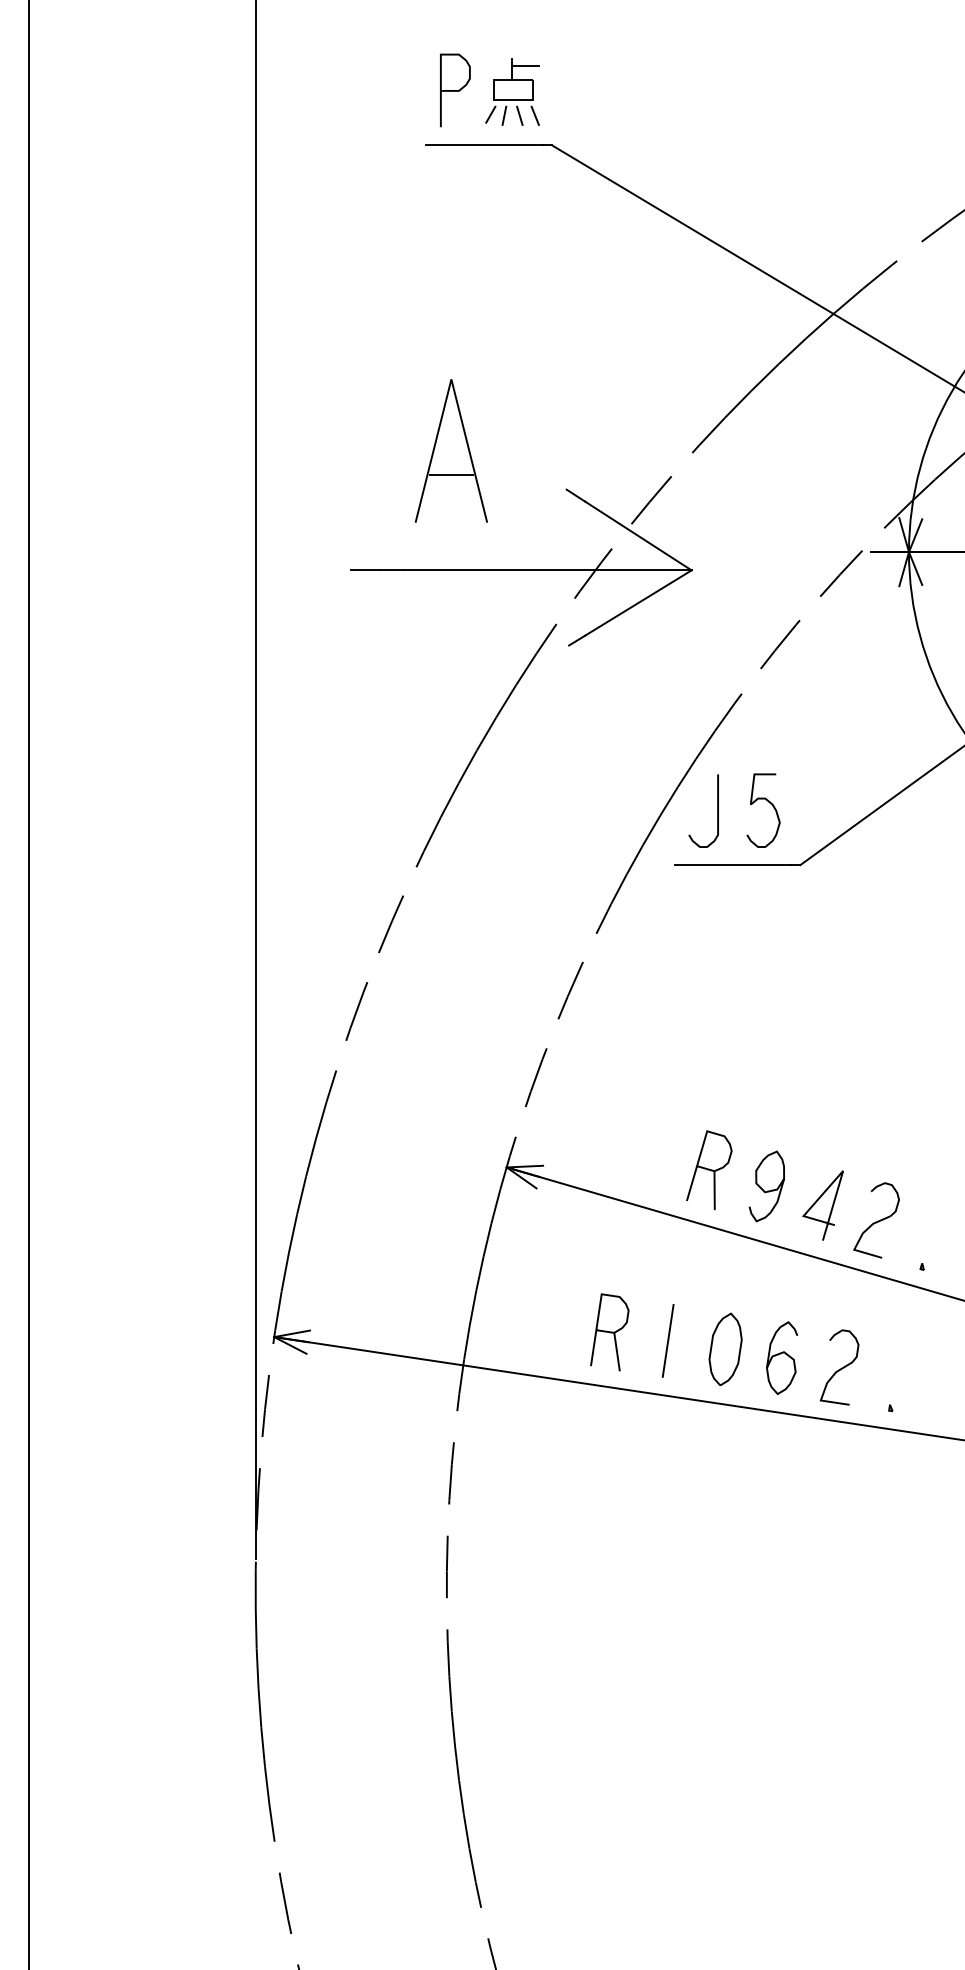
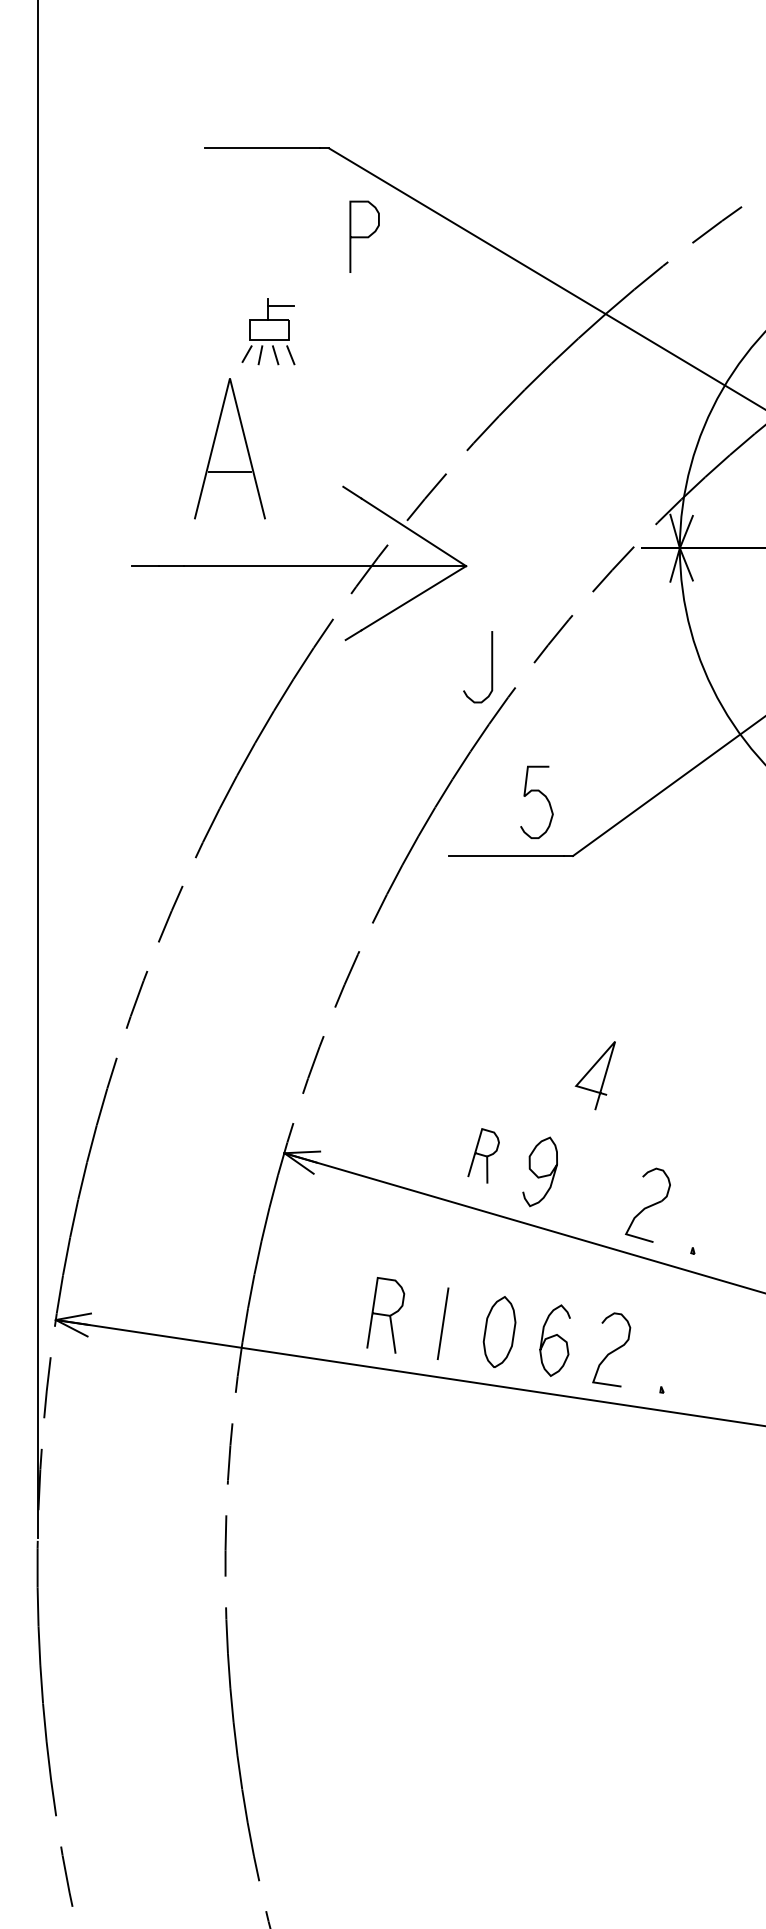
curve: (455, 90) -> (364, 236), moved
part: (512, 91) -> (268, 331), moved
curve: (717, 810) -> (491, 666), moved
part: (709, 1169) -> (483, 1155), size x0.7
line: (818, 1200) -> (590, 1070), moved

